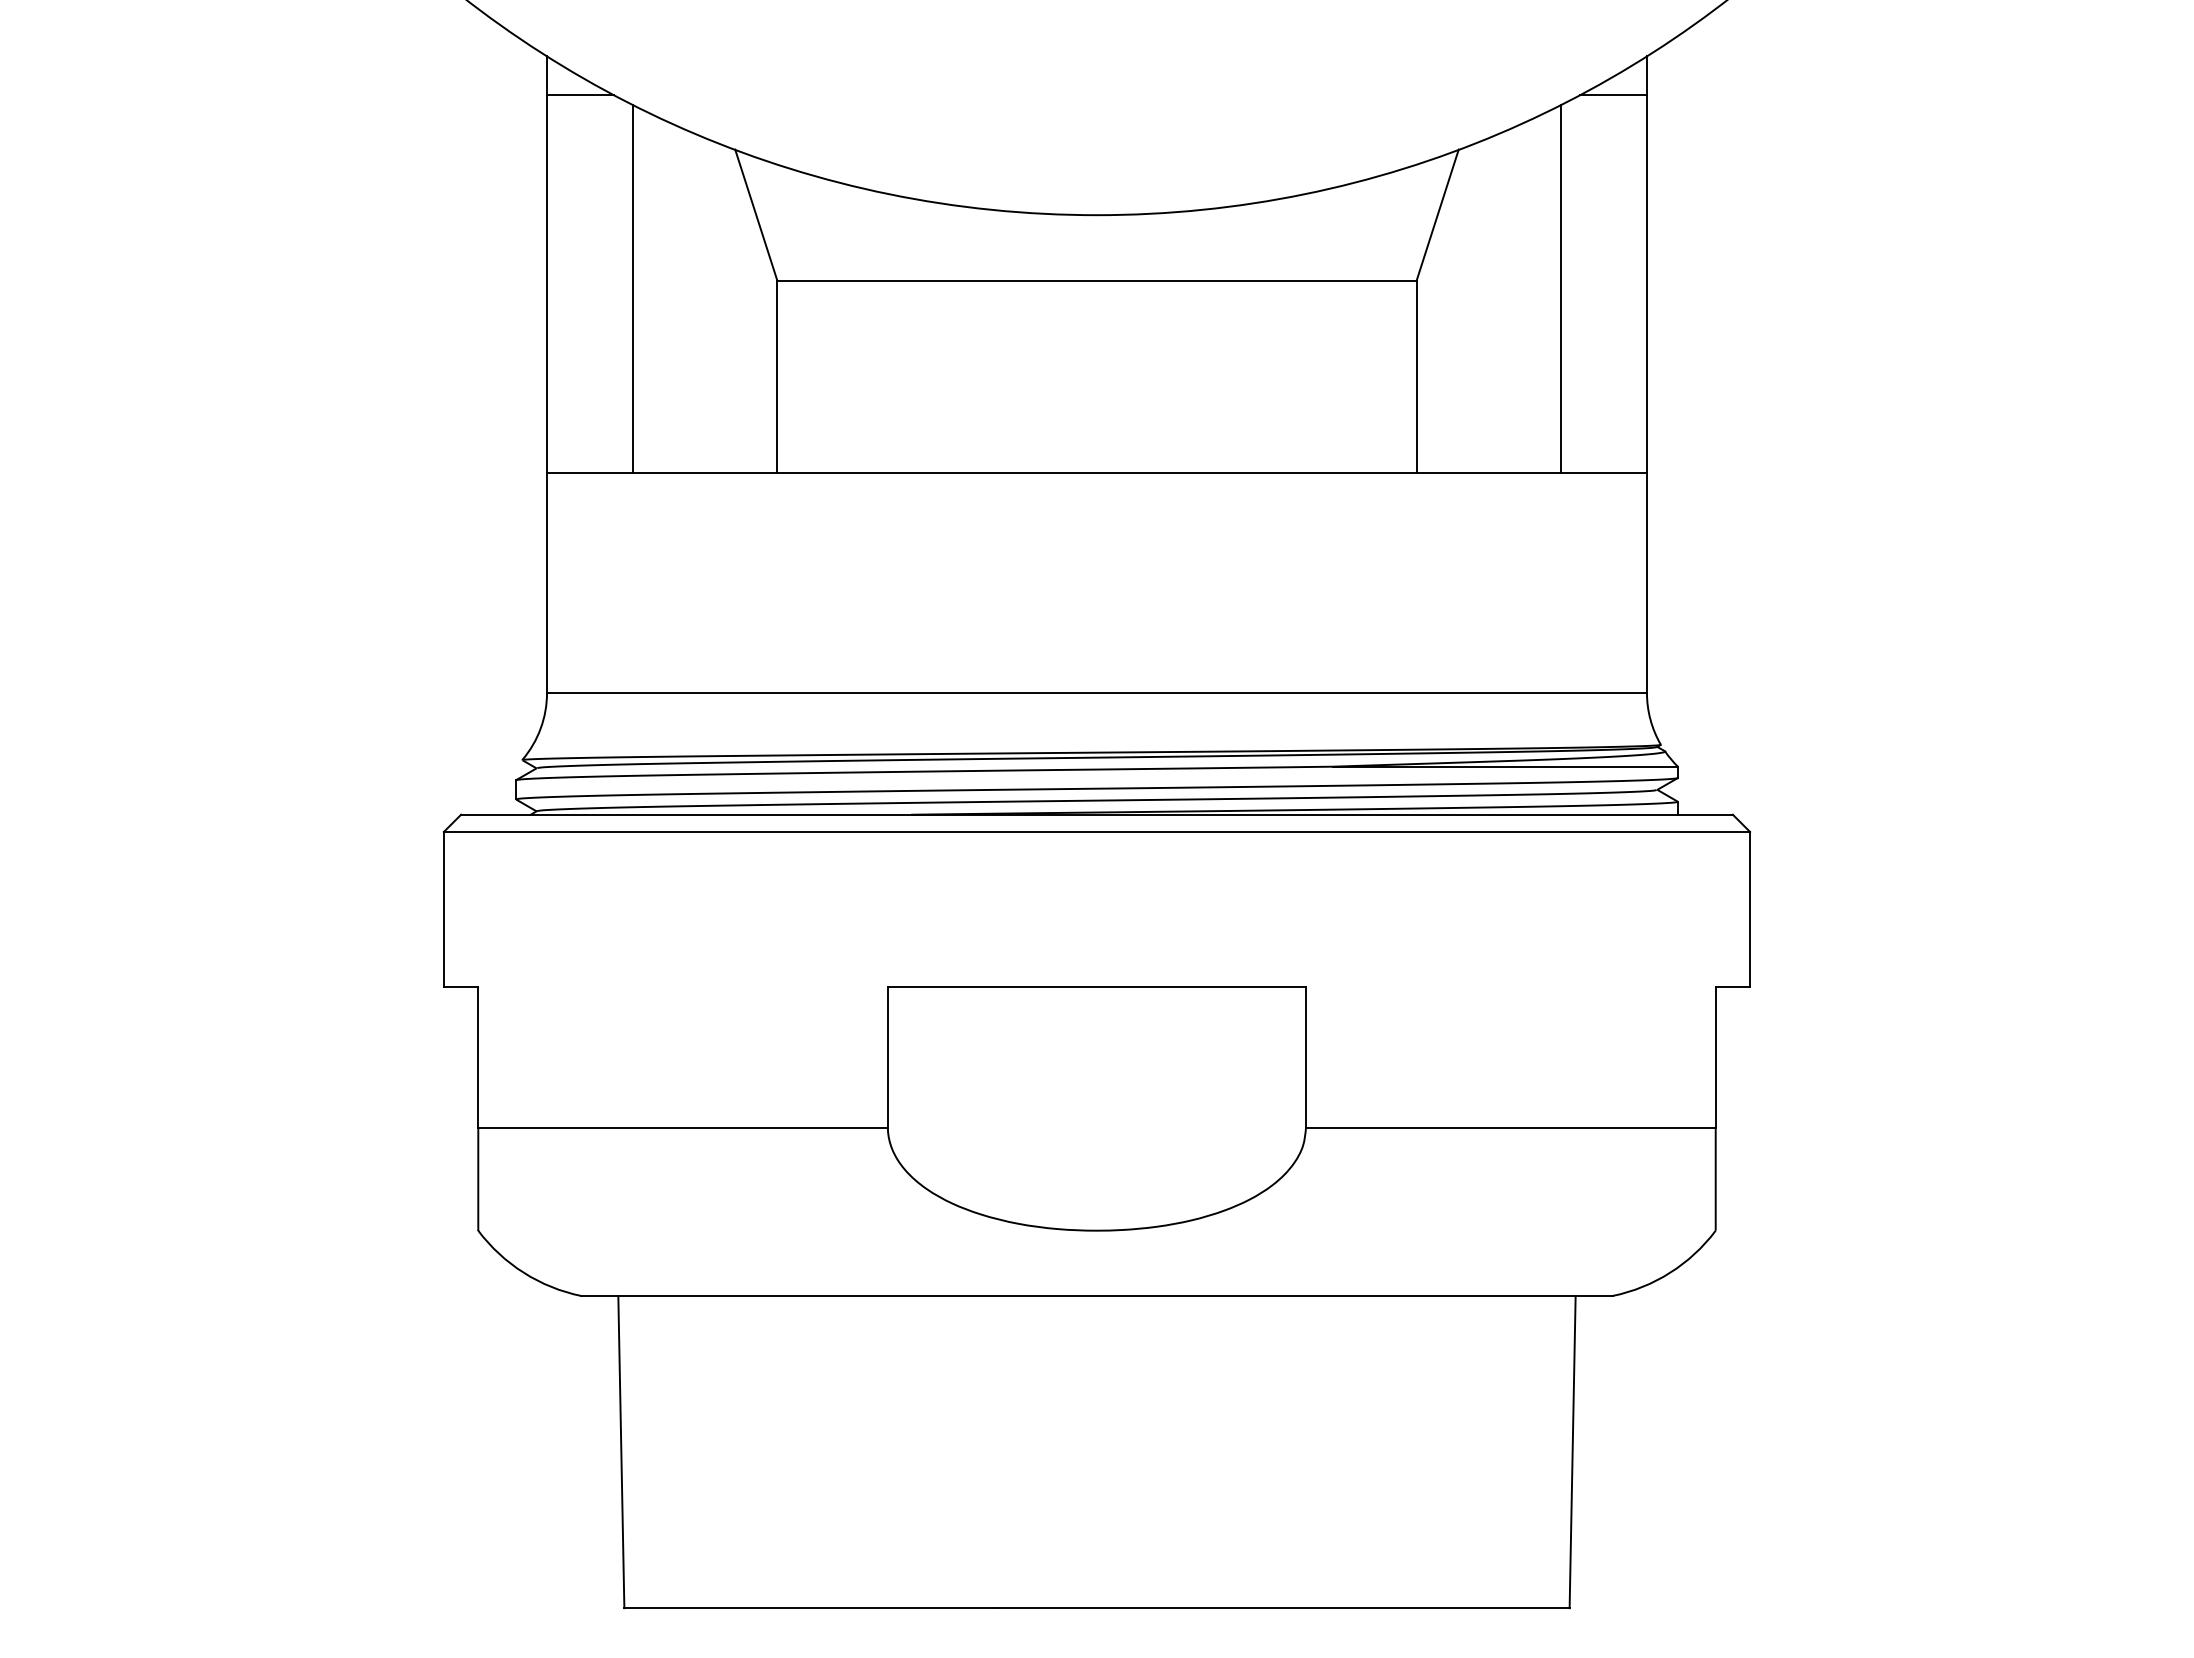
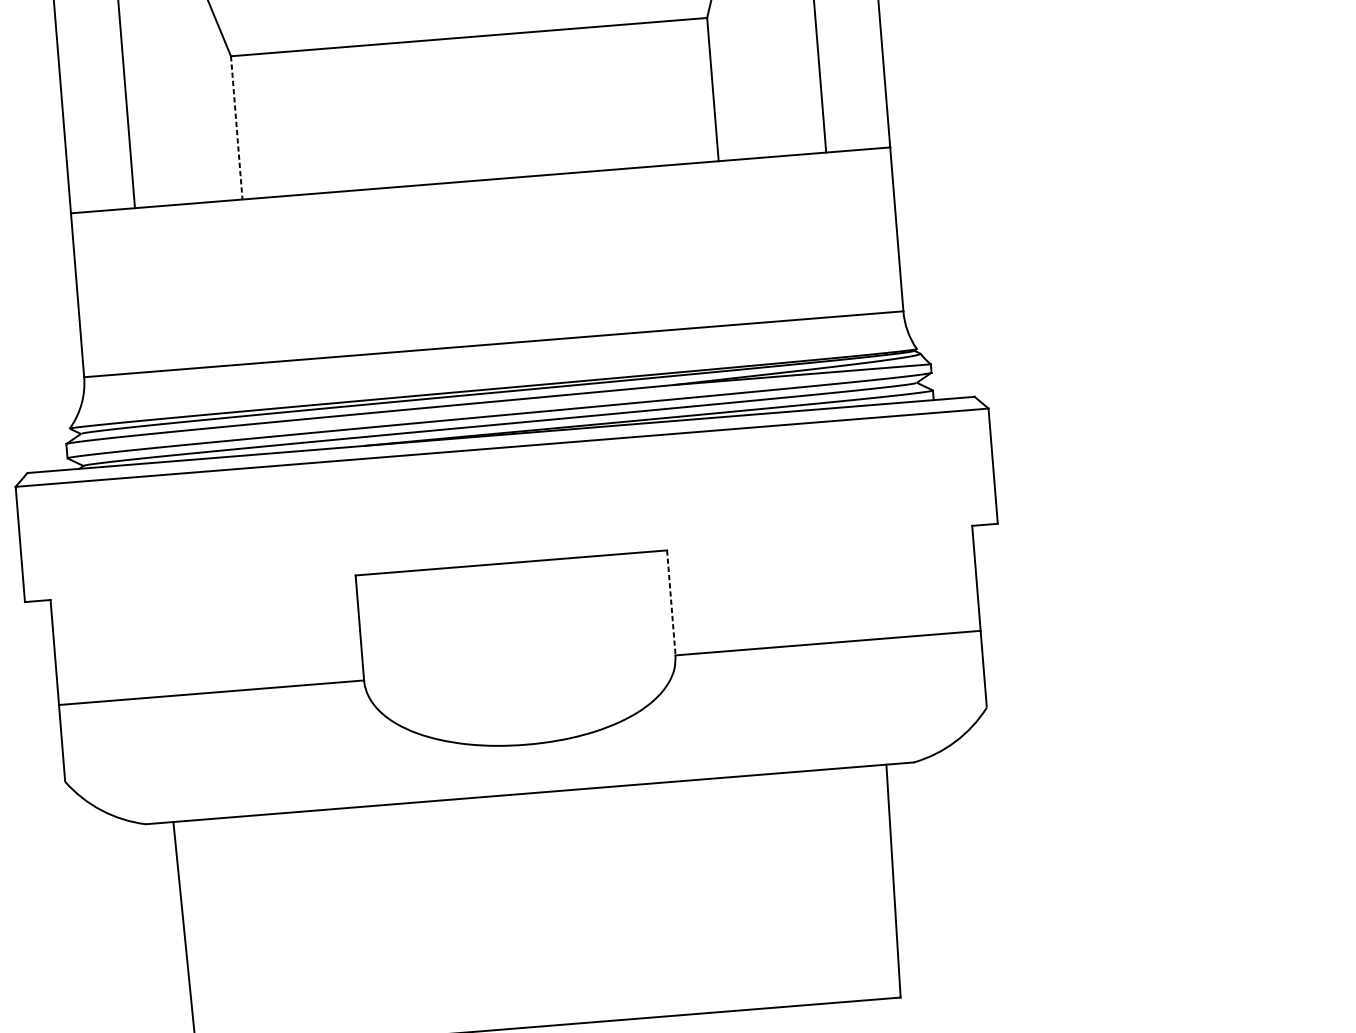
line: (777, 377) -> (236, 128), solid -> dashed
line: (1306, 1057) -> (671, 603), solid -> dashed

